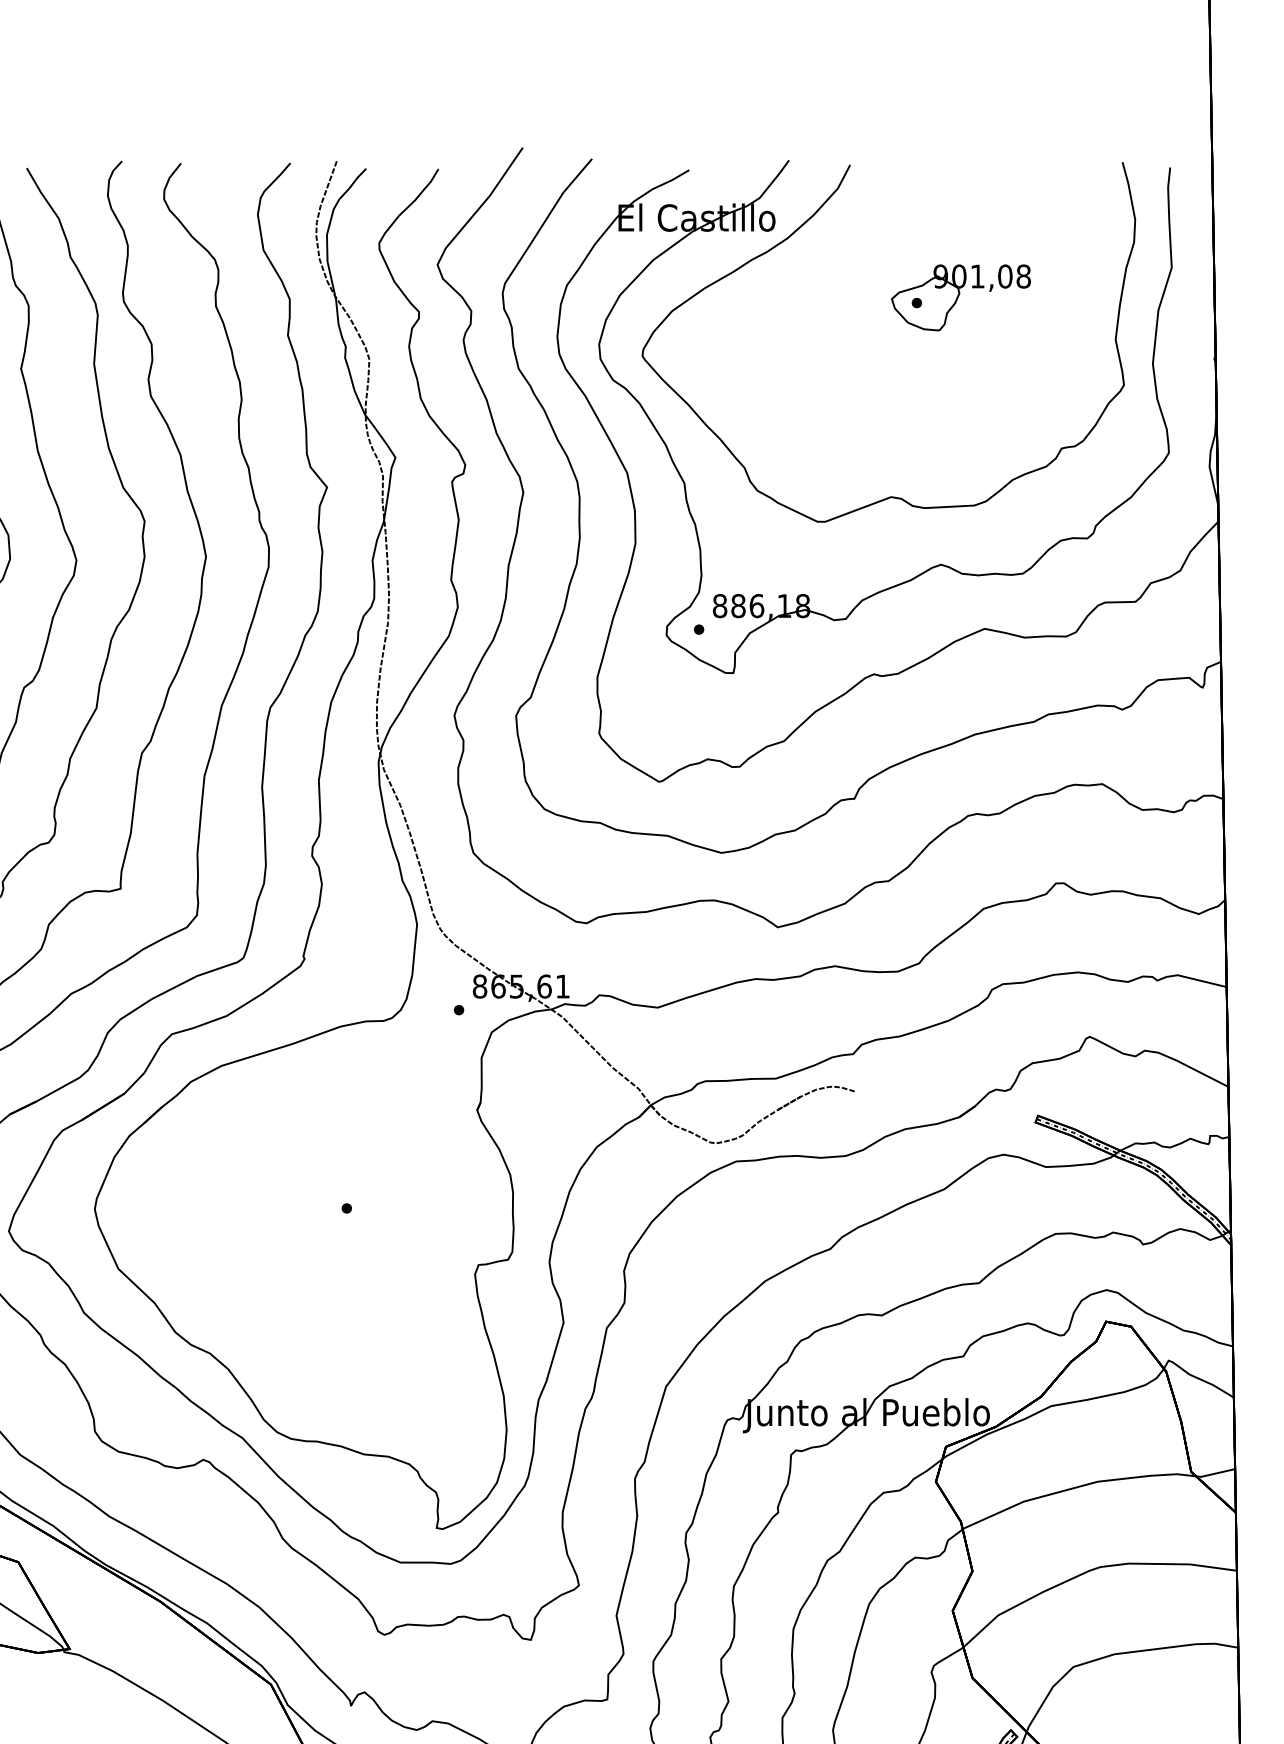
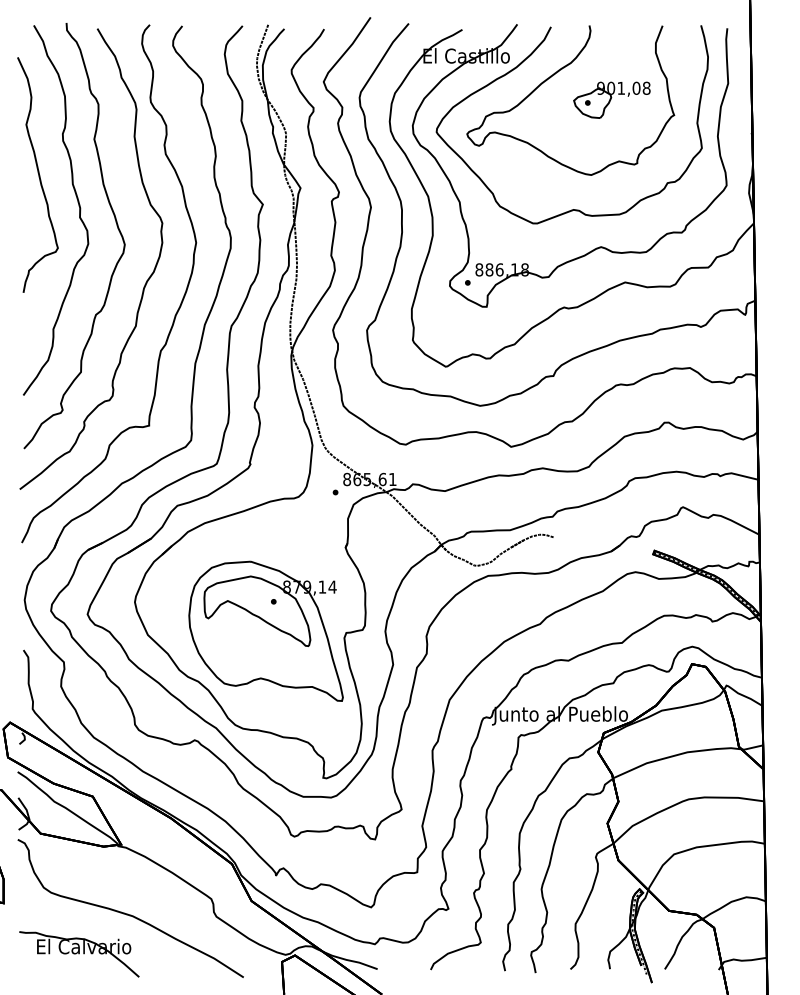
curve: (856, 253) -> (554, 75), added
part: (331, 1260) -> (265, 630), added

